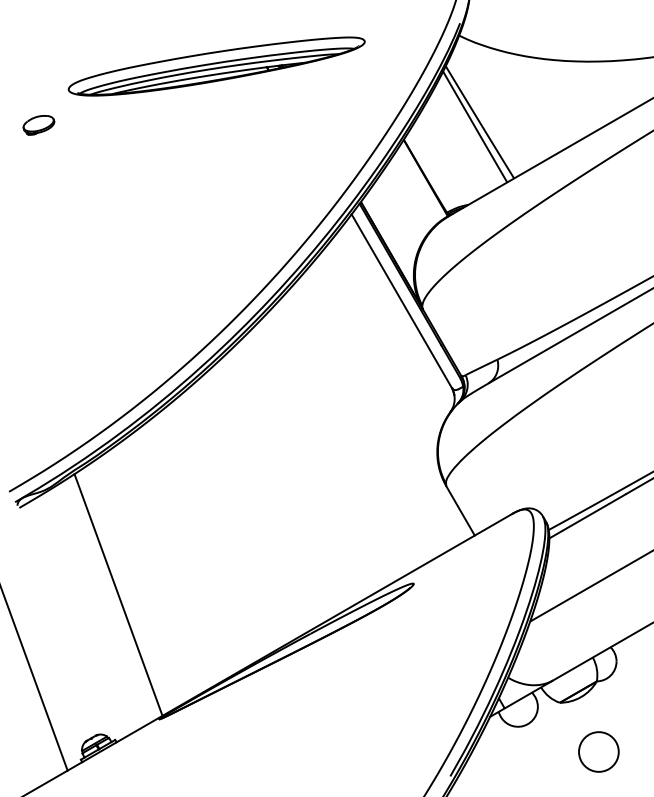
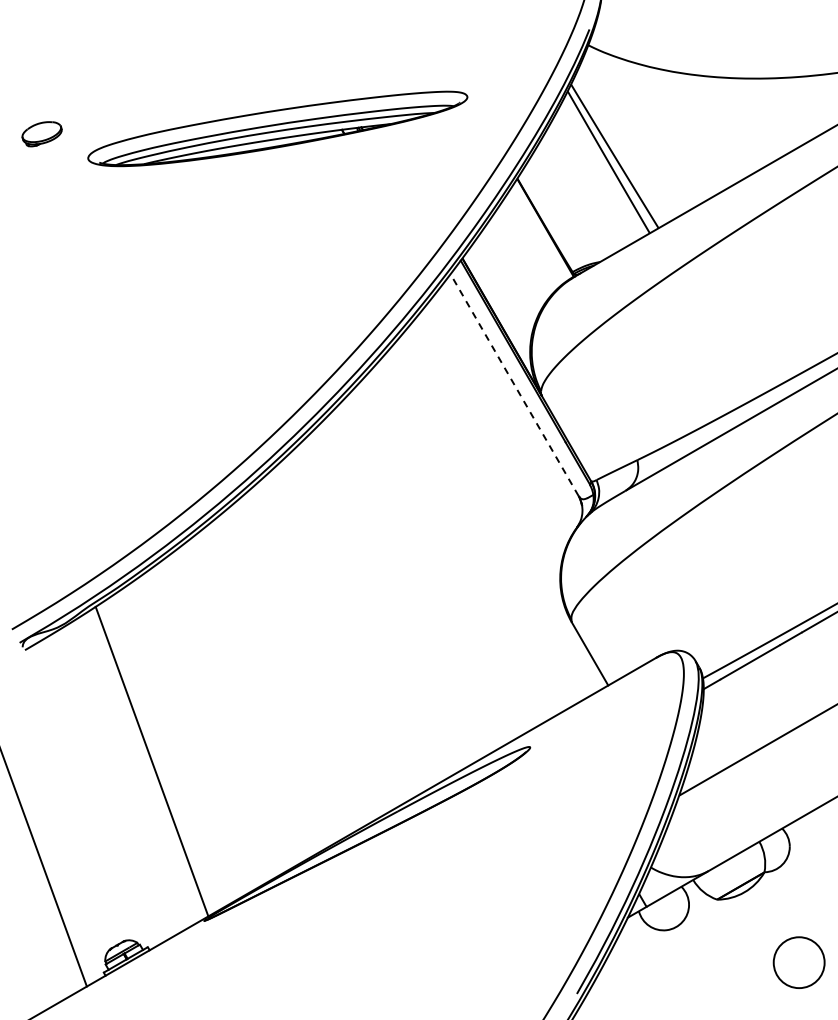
part: (216, 66) -> (277, 128), moved
part: (38, 125) -> (41, 134), moved
line: (401, 300) -> (514, 384), solid -> dashed
circle: (598, 751) -> (798, 962), moved

